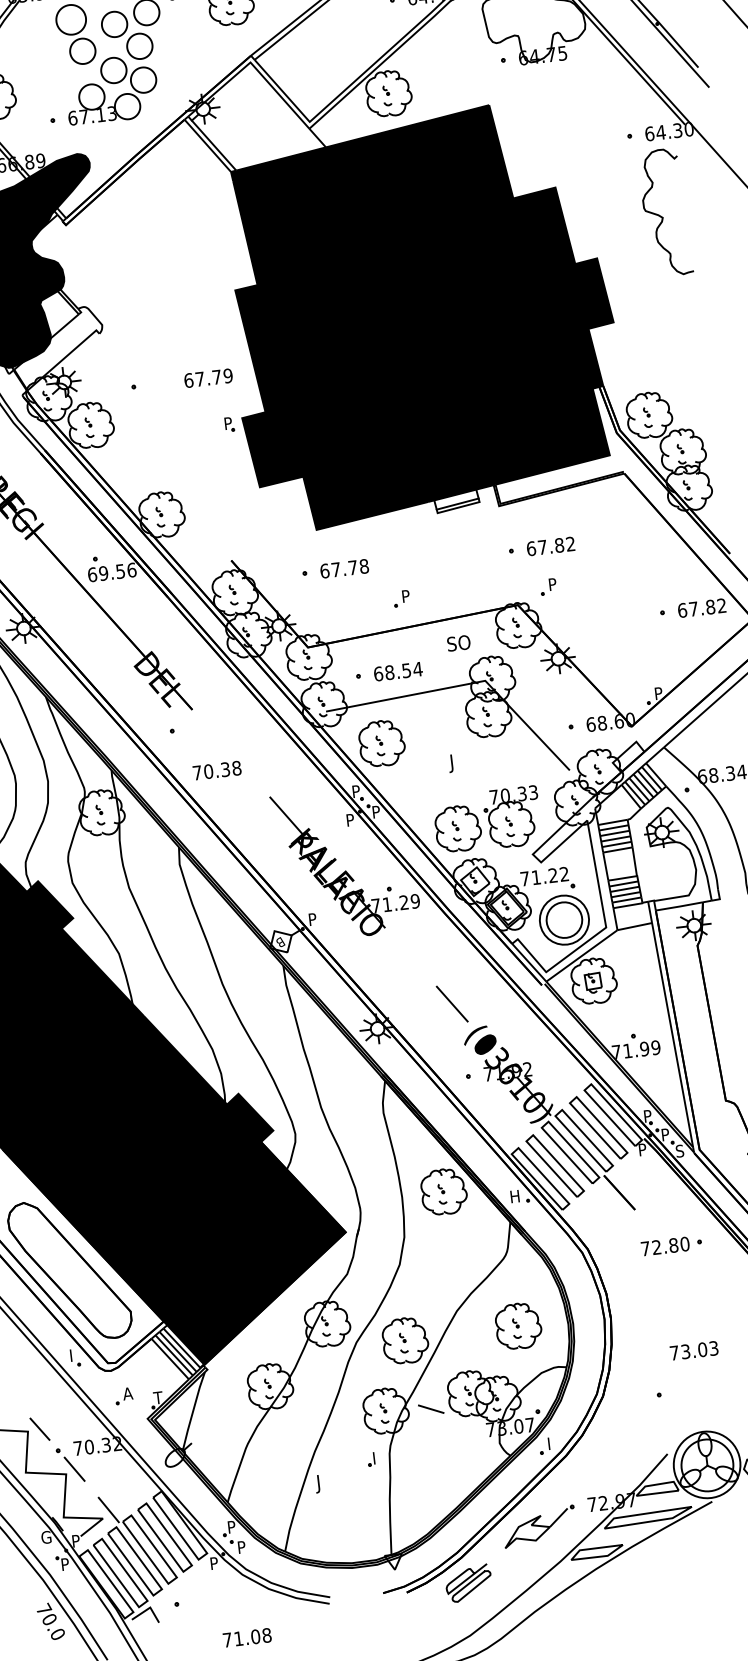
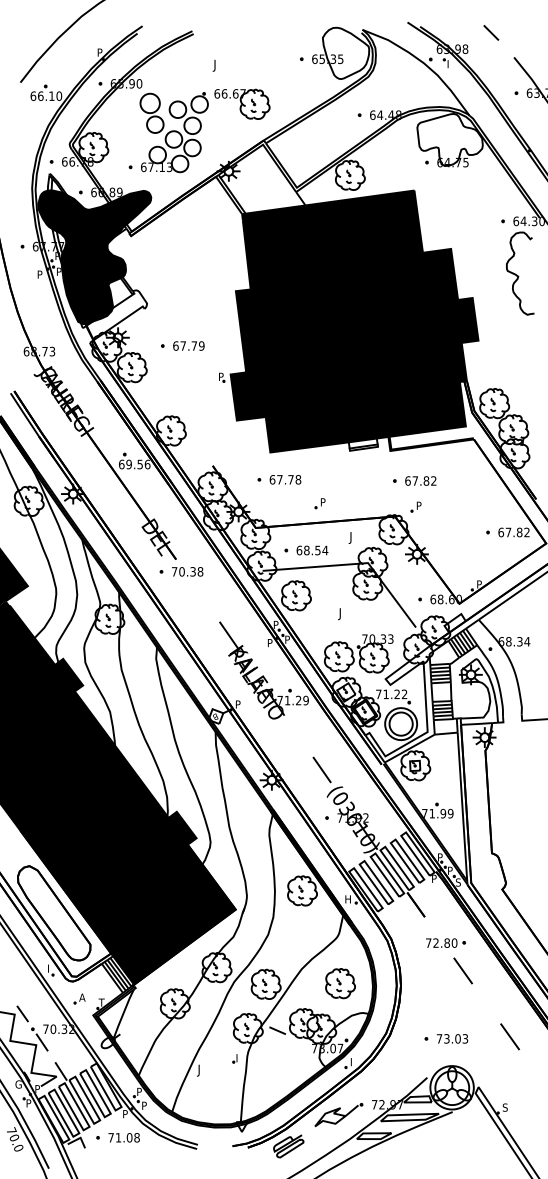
text: (207, 377) -> (188, 345), moved
text: (458, 644) -> (353, 537), SO -> J
text: (216, 770) -> (187, 571), moved
line: (701, 1284) -> (462, 970), added
text: (694, 1350) -> (452, 1038), moved
text: (246, 1637) -> (123, 1137), moved

